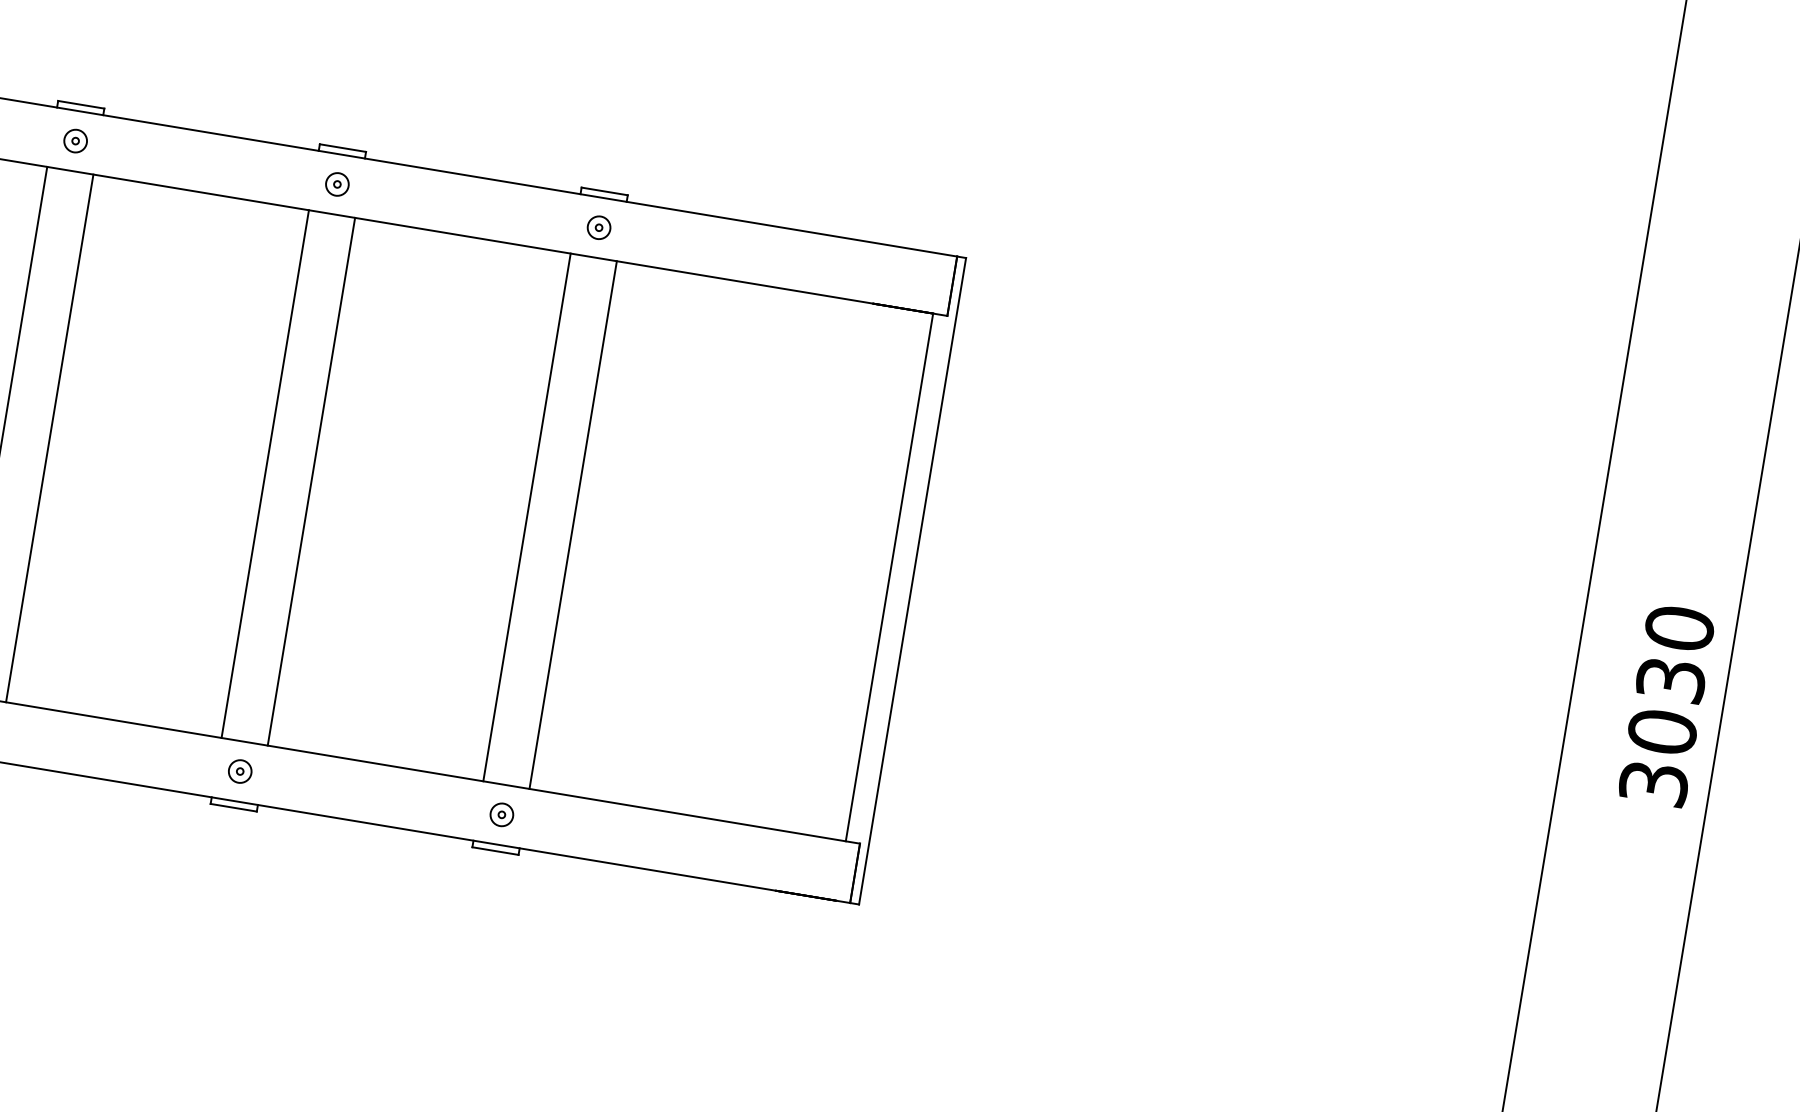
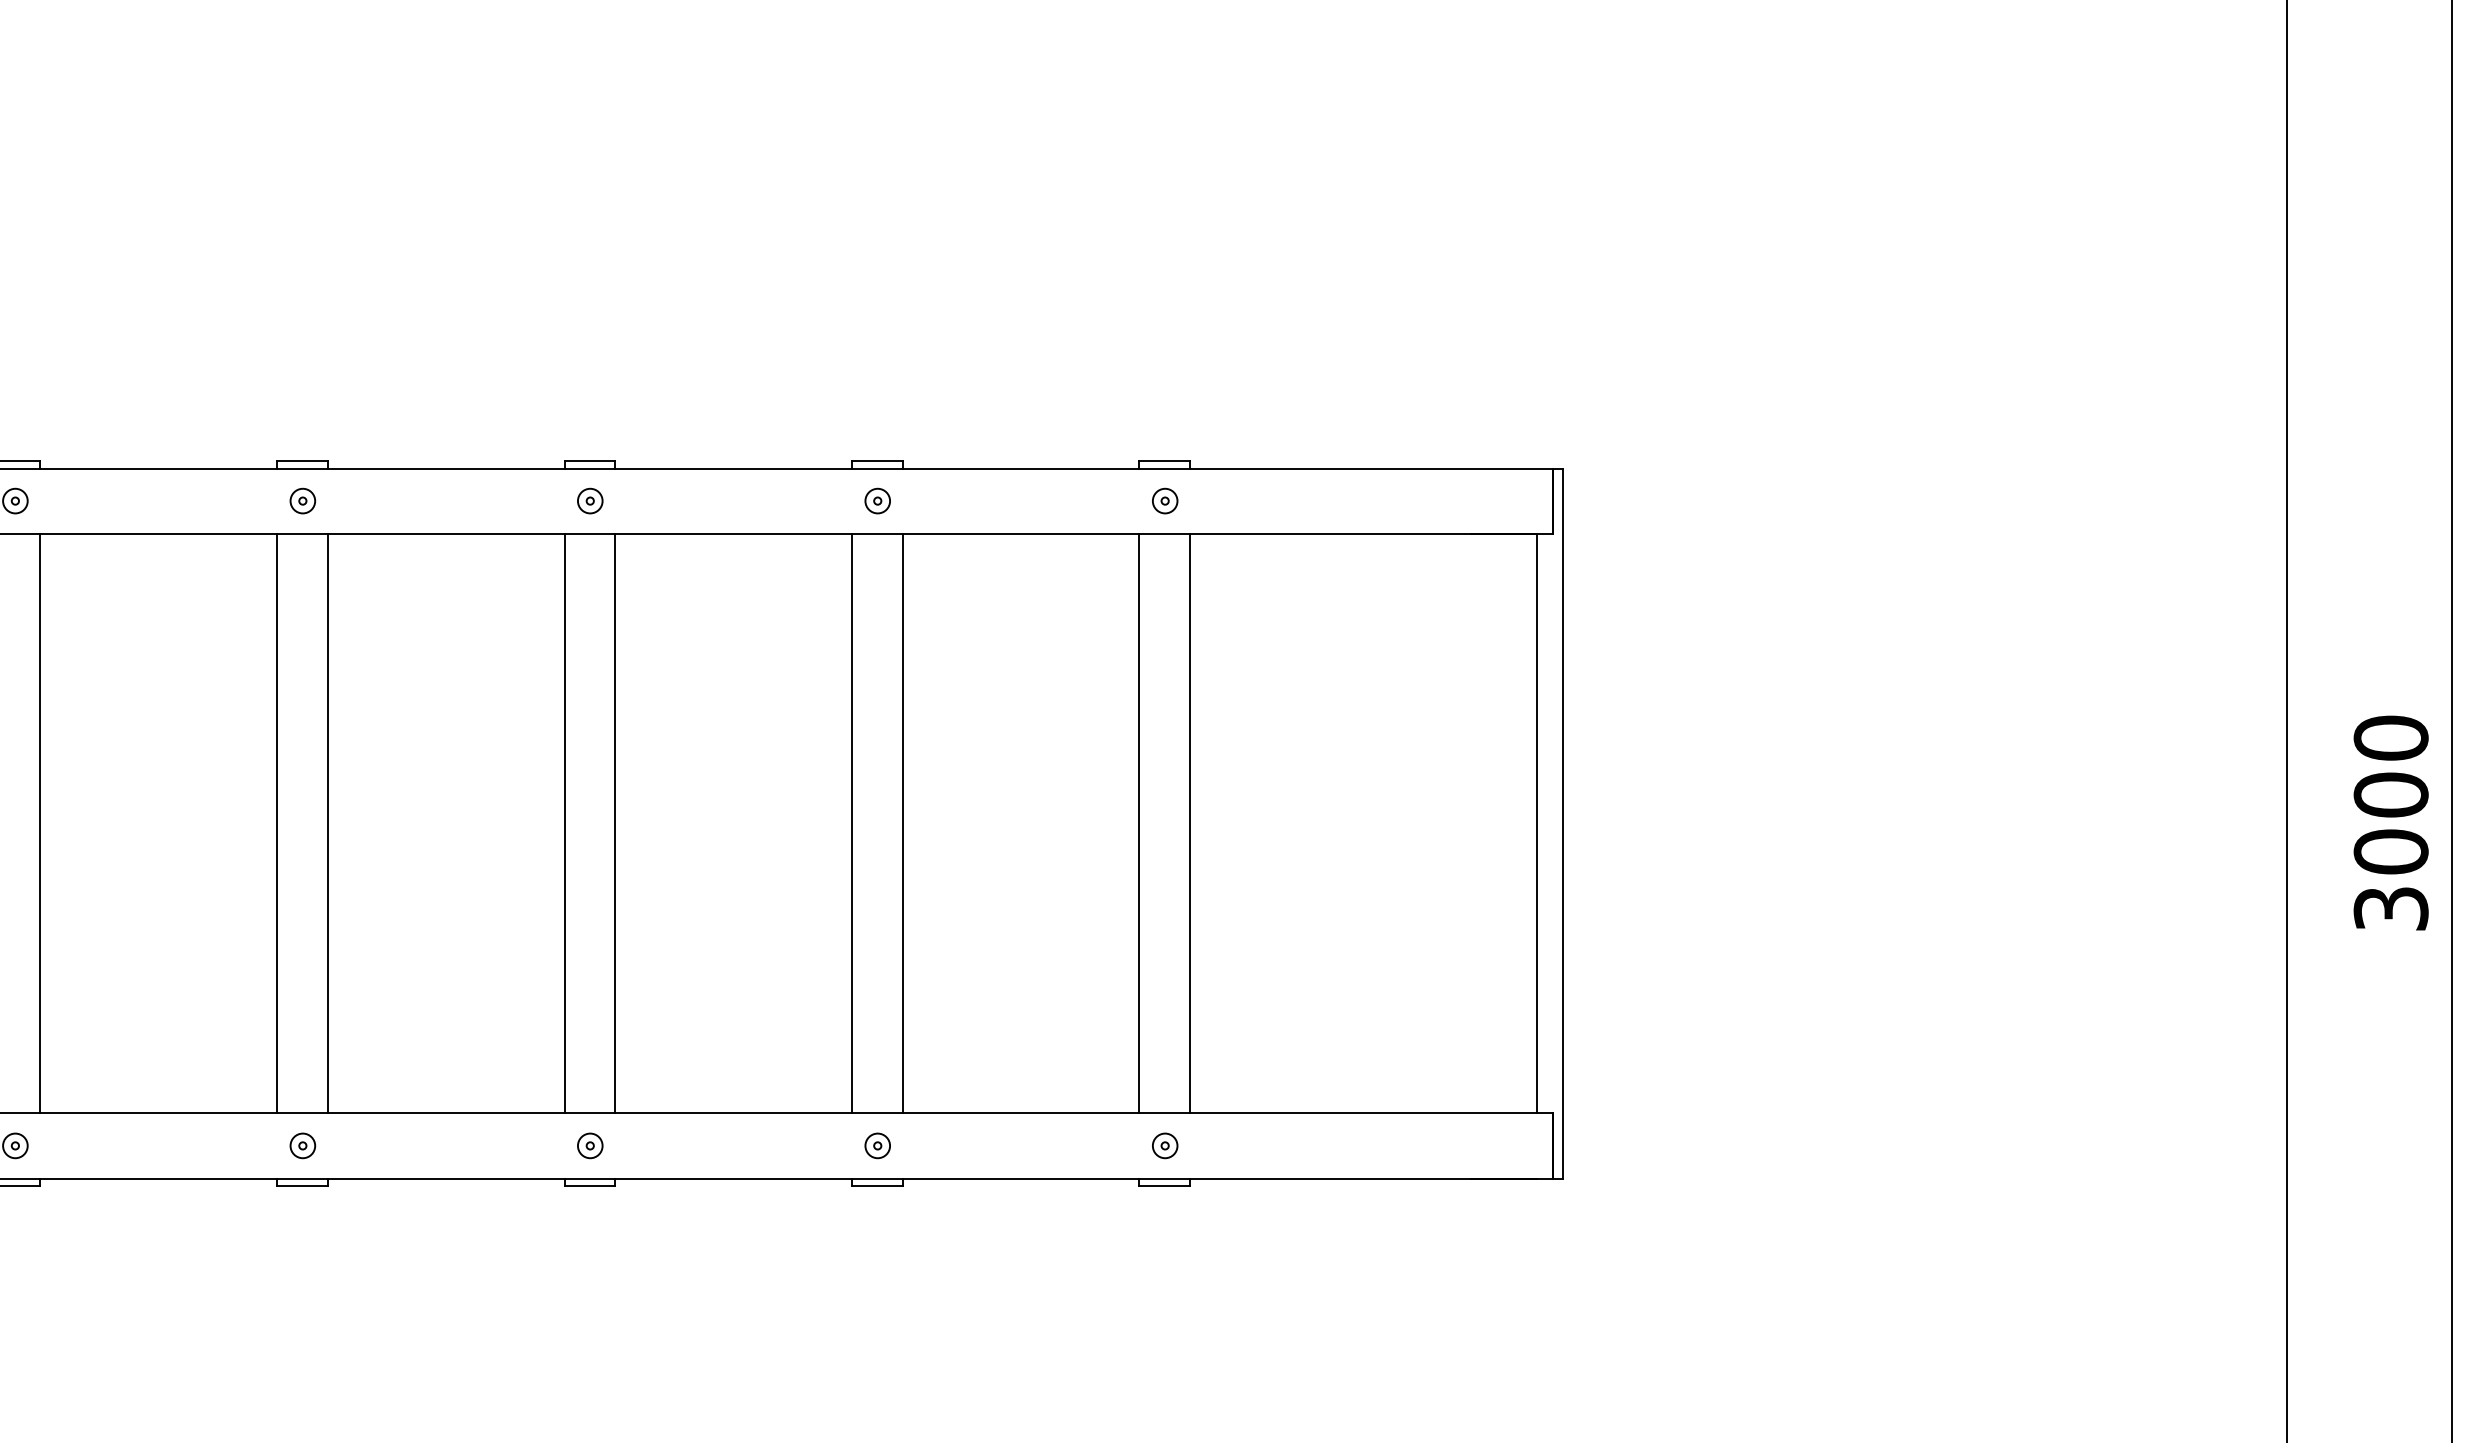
text: (1670, 679) -> (2390, 794), 3030 -> 3000

